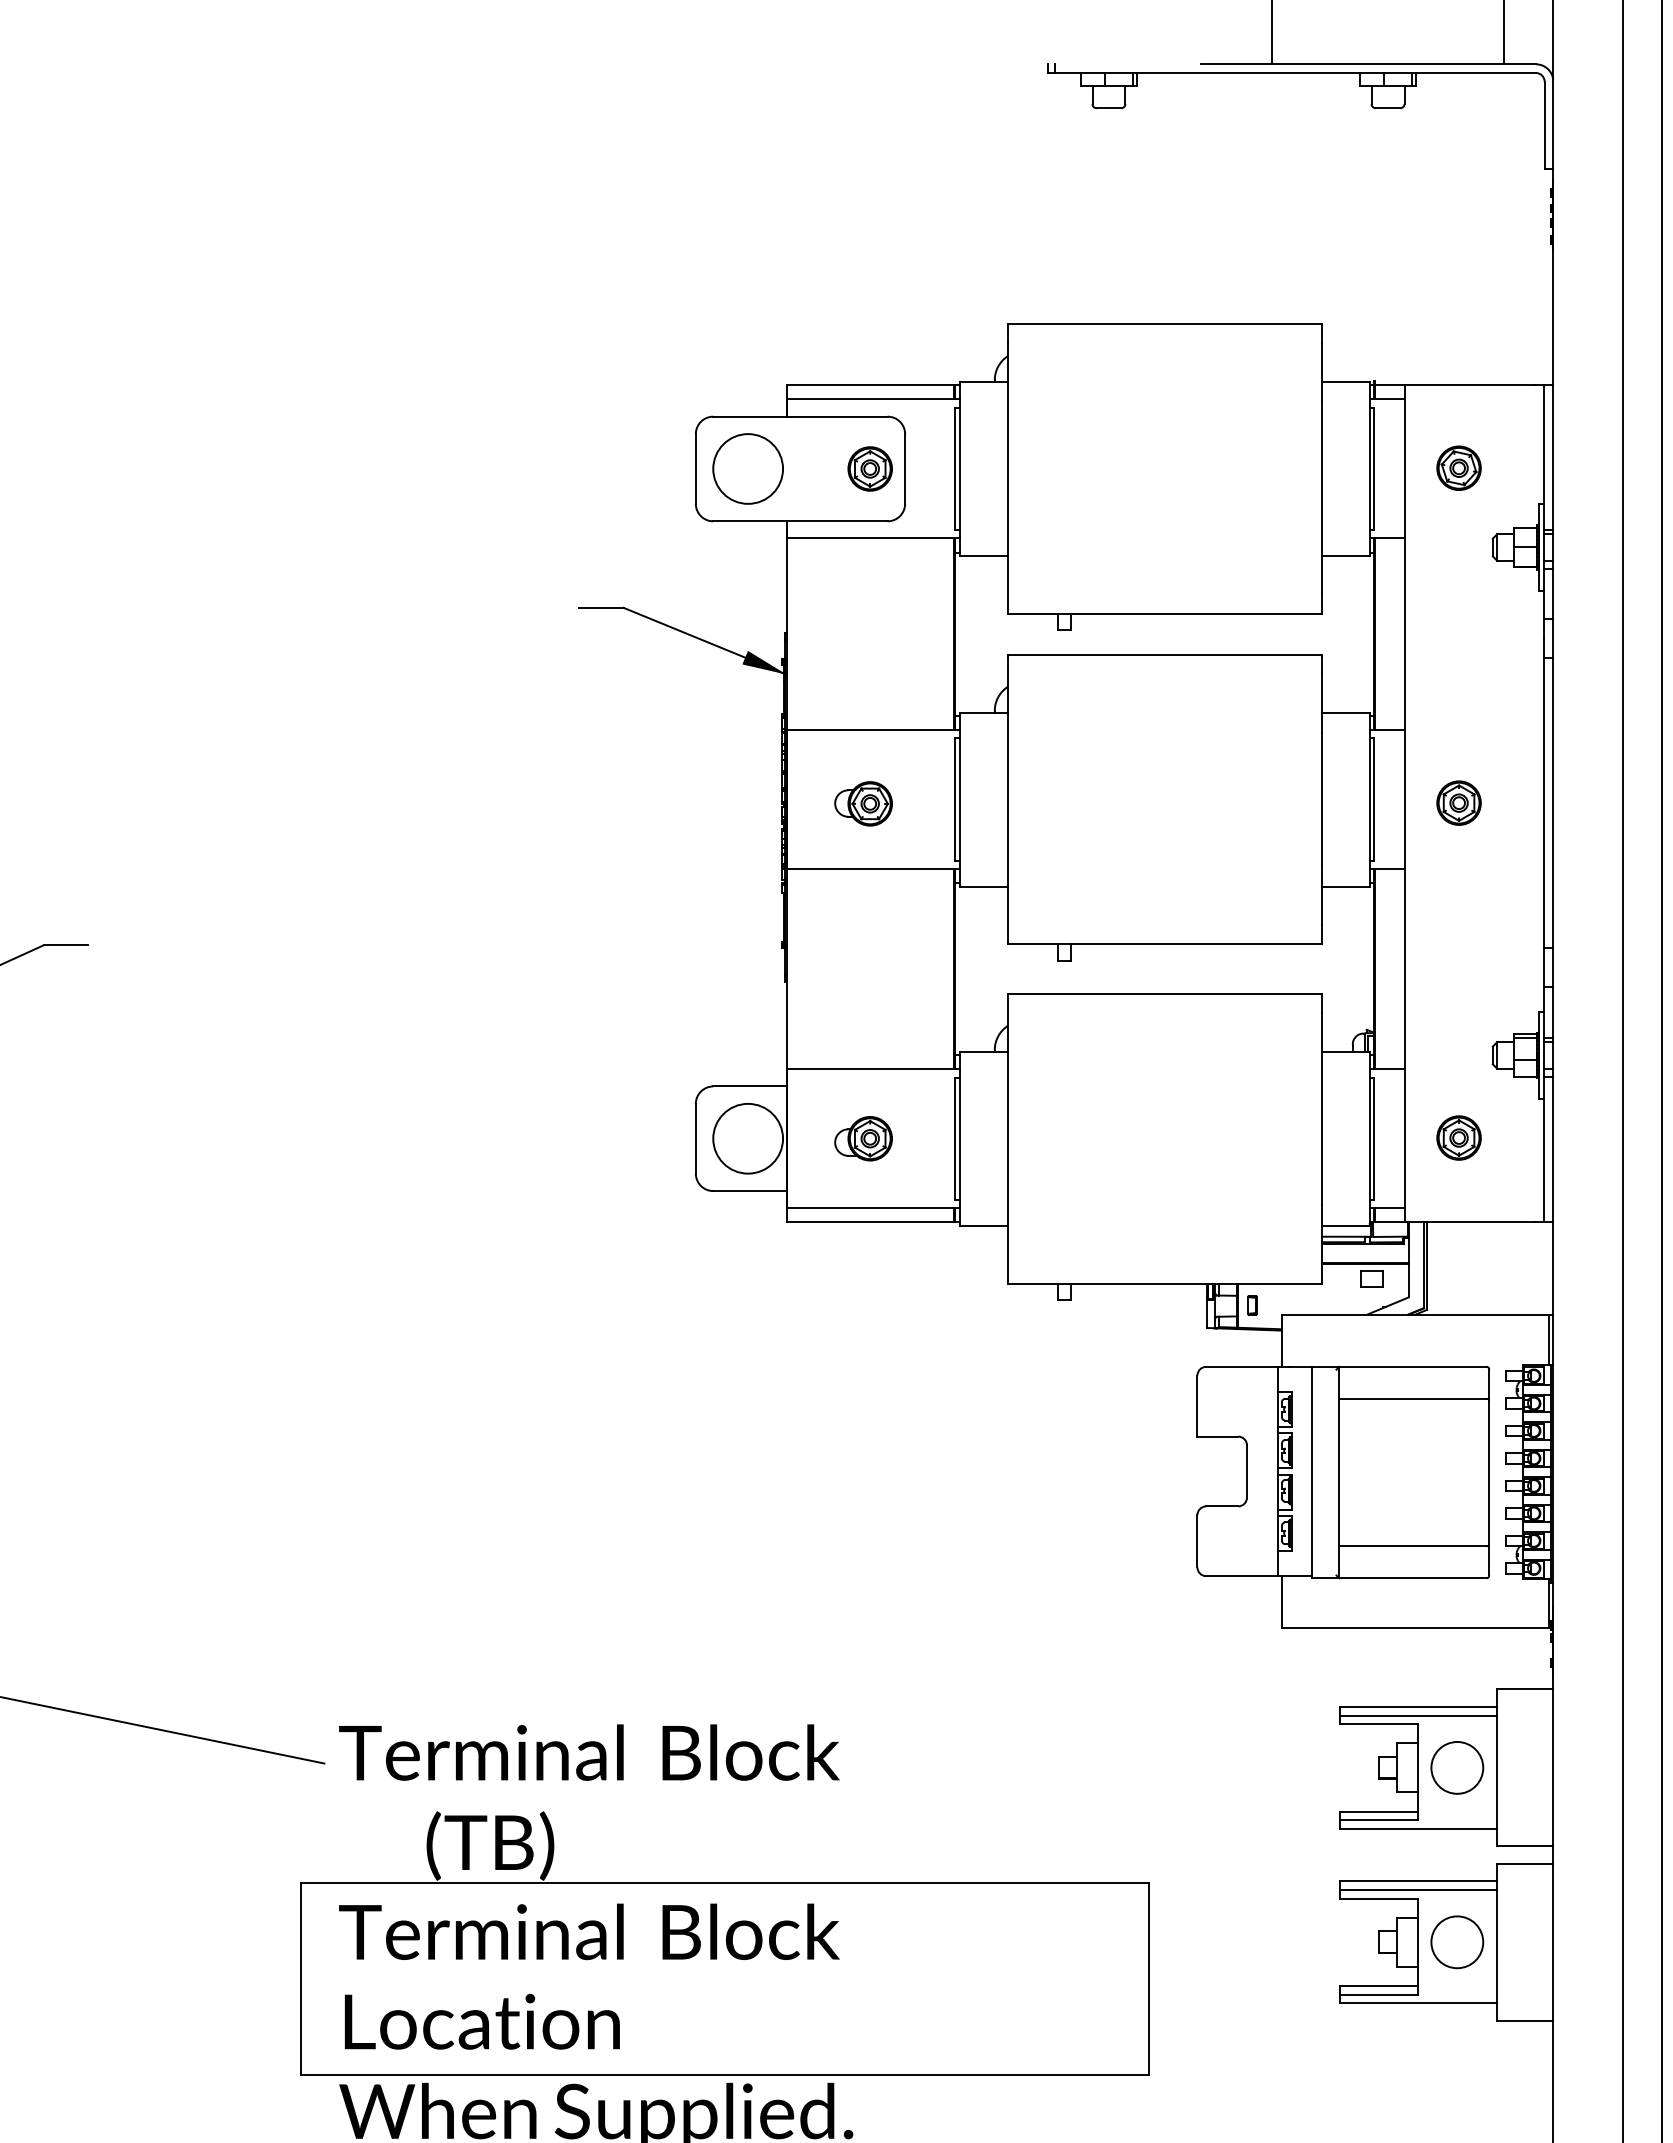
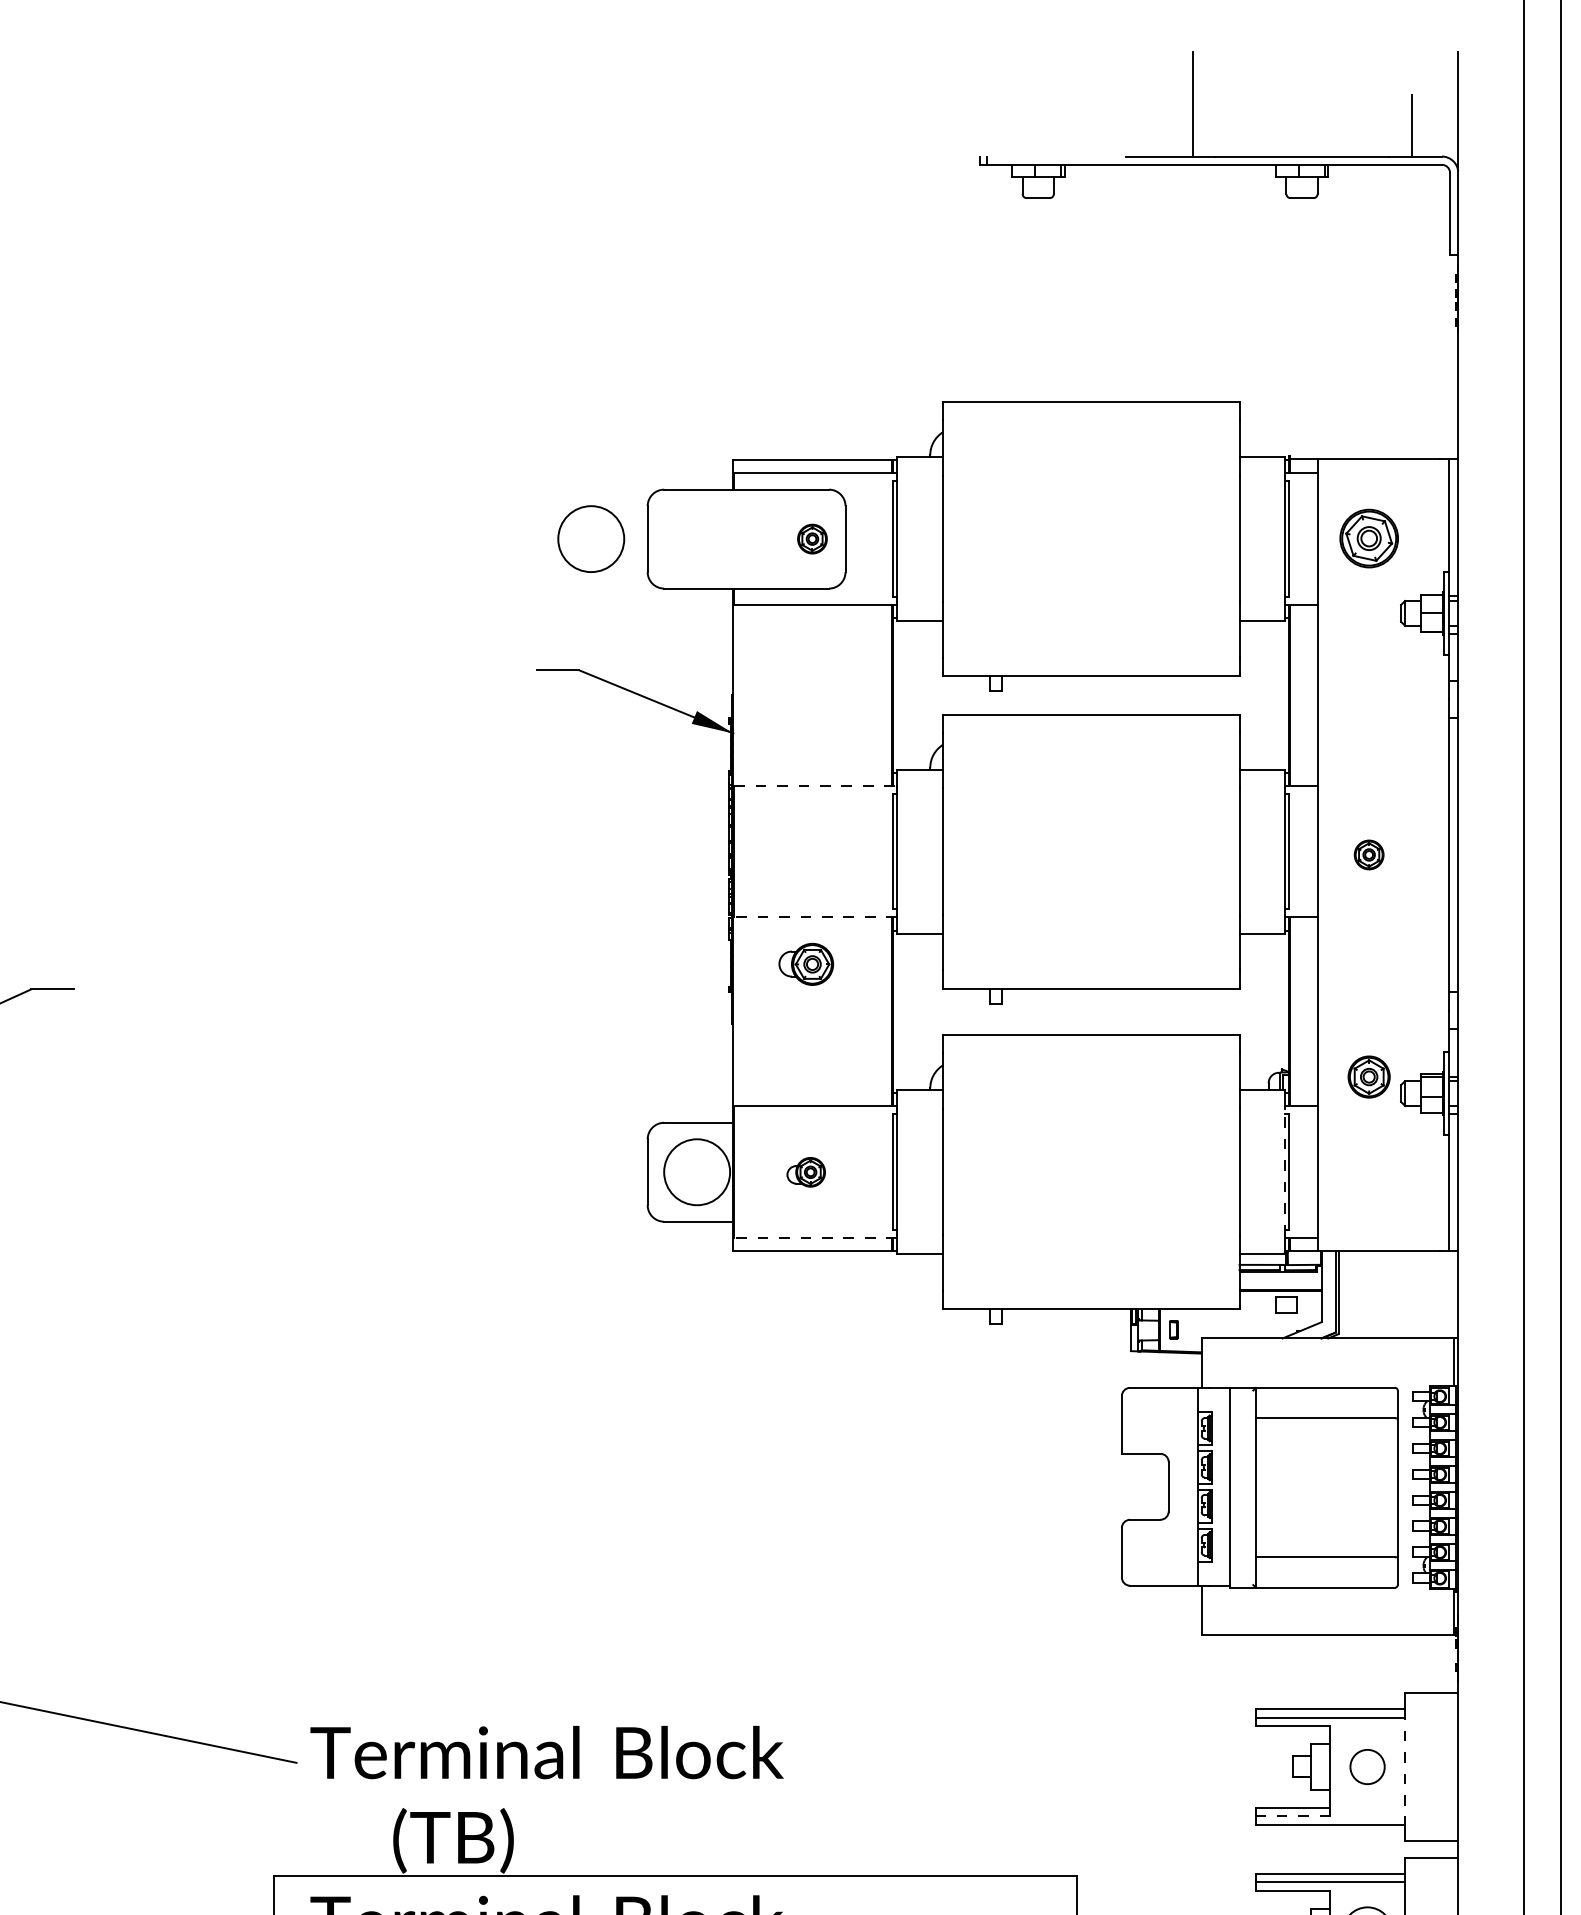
part: (1458, 467) -> (1368, 537), size x1.4
circle: (747, 468) -> (590, 538), moved
part: (869, 468) -> (811, 538), size x0.7
line: (873, 729) -> (815, 785), solid -> dashed
part: (1458, 802) -> (1368, 854), size x0.7
part: (863, 803) -> (806, 964), moved
line: (872, 869) -> (814, 917), solid -> dashed
part: (1458, 1137) -> (1368, 1076), moved
part: (863, 1138) -> (806, 1172), size x0.7
line: (1369, 1138) -> (1284, 1172), solid -> dashed
line: (872, 1208) -> (814, 1238), solid -> dashed
circle: (1457, 1767) -> (1367, 1766), size x0.7
line: (1496, 1768) -> (1404, 1767), solid -> dashed
line: (1378, 1820) -> (1293, 1816), solid -> dashed

